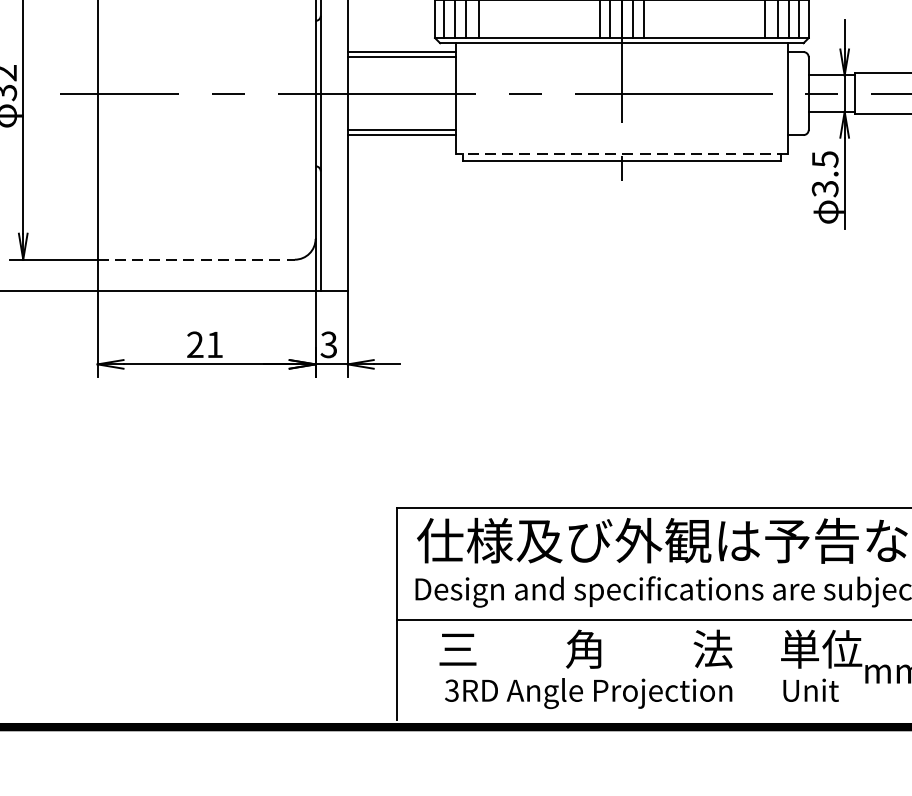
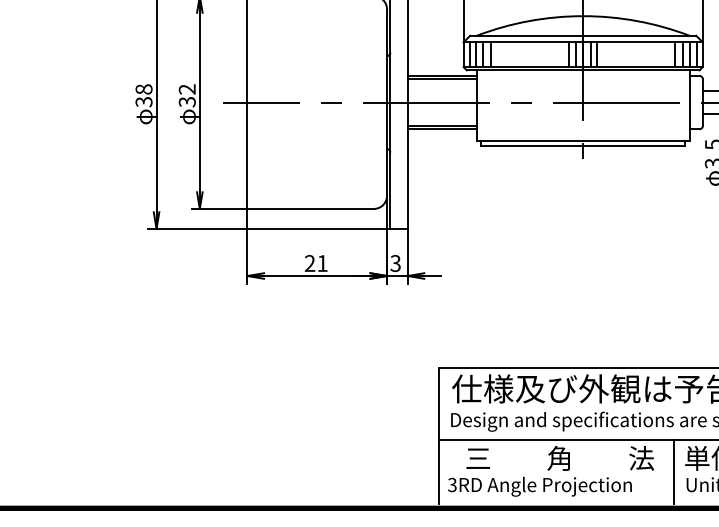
line: (620, 154) -> (582, 141), dashed -> solid
line: (197, 258) -> (311, 208), dashed -> solid
line: (762, 669) -> (673, 471), added
text: (587, 693) -> (539, 486), moved

